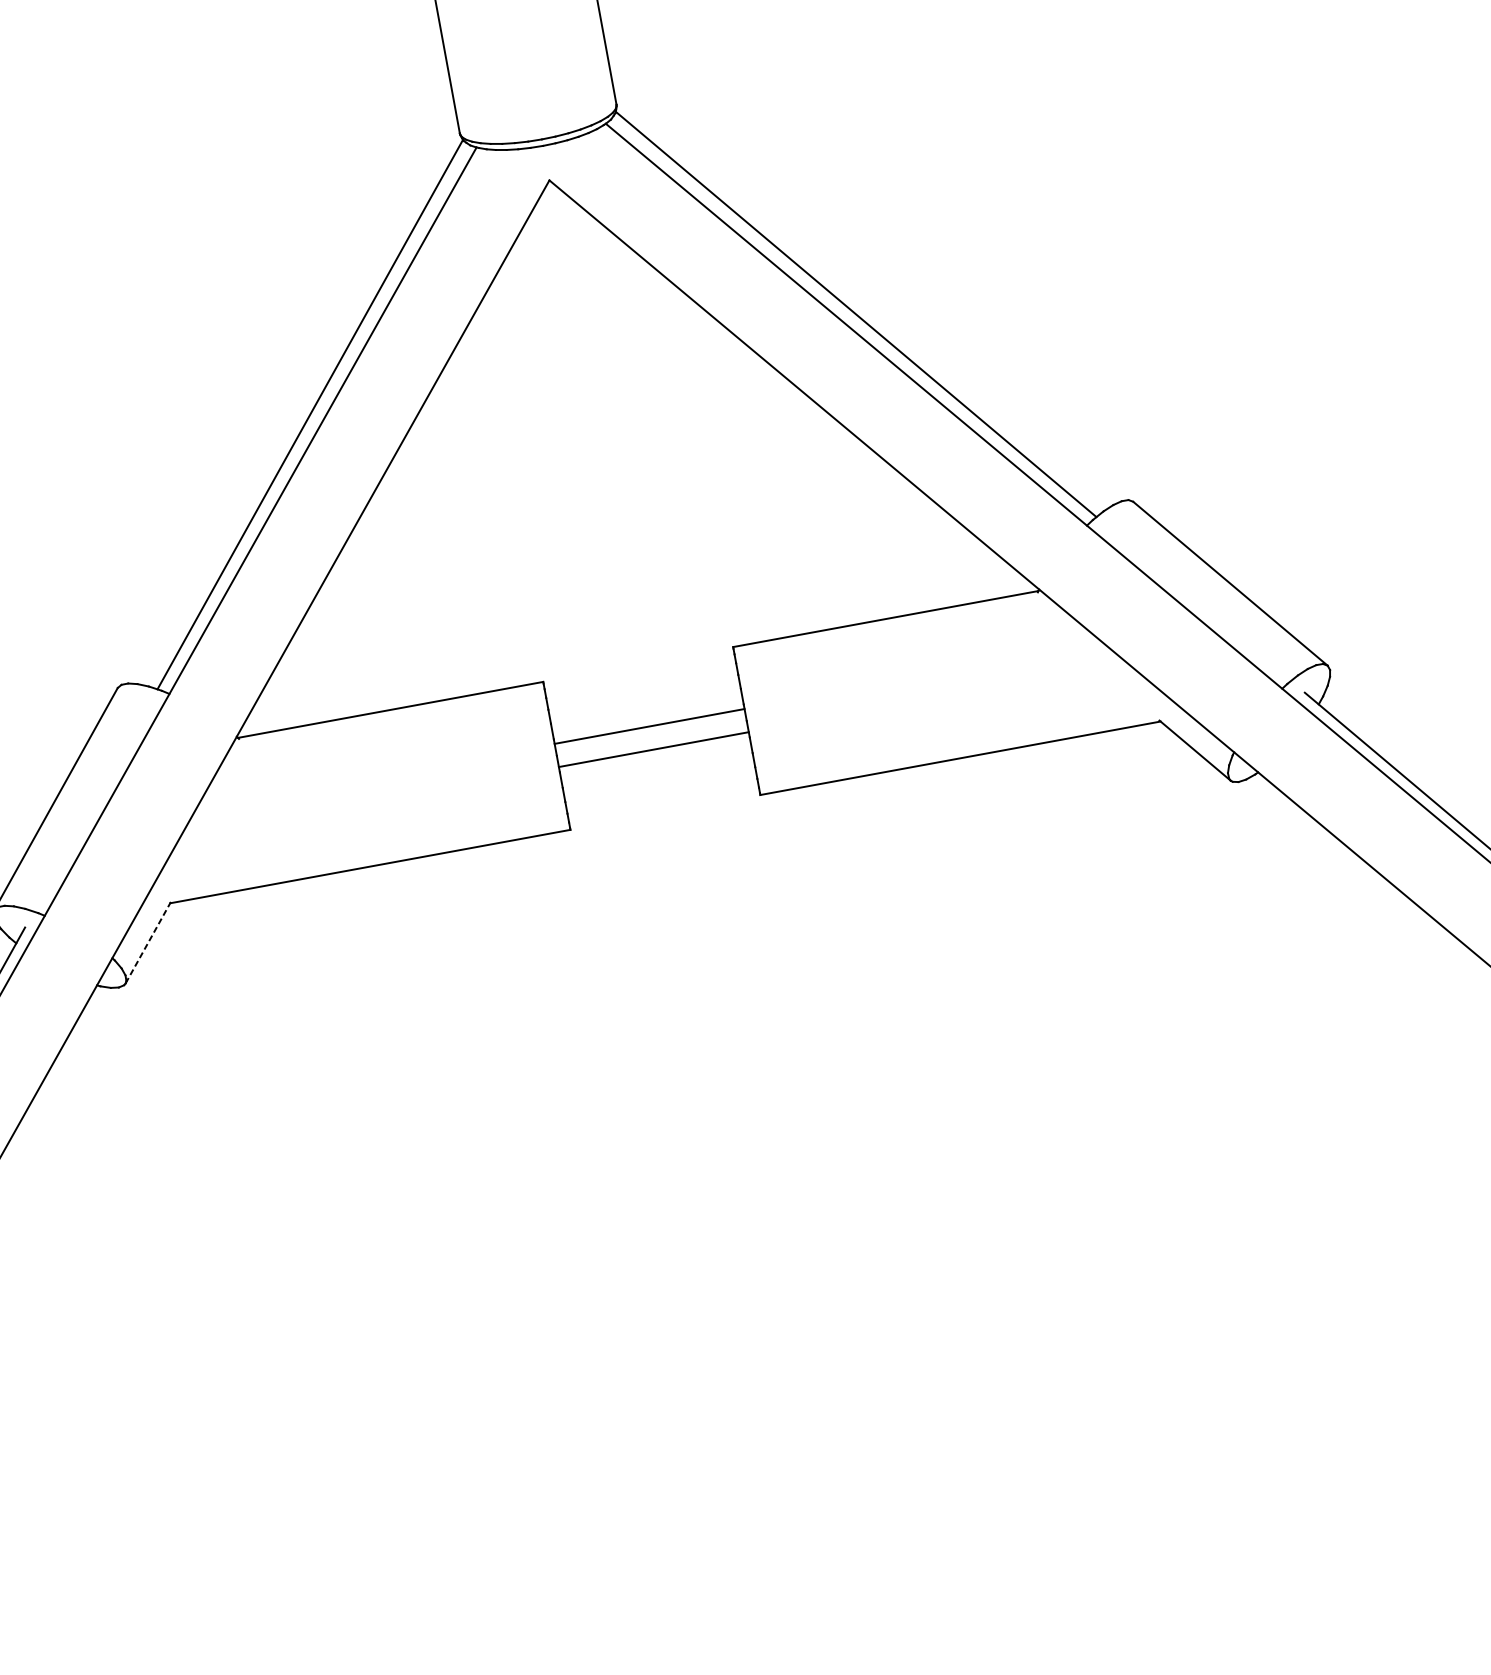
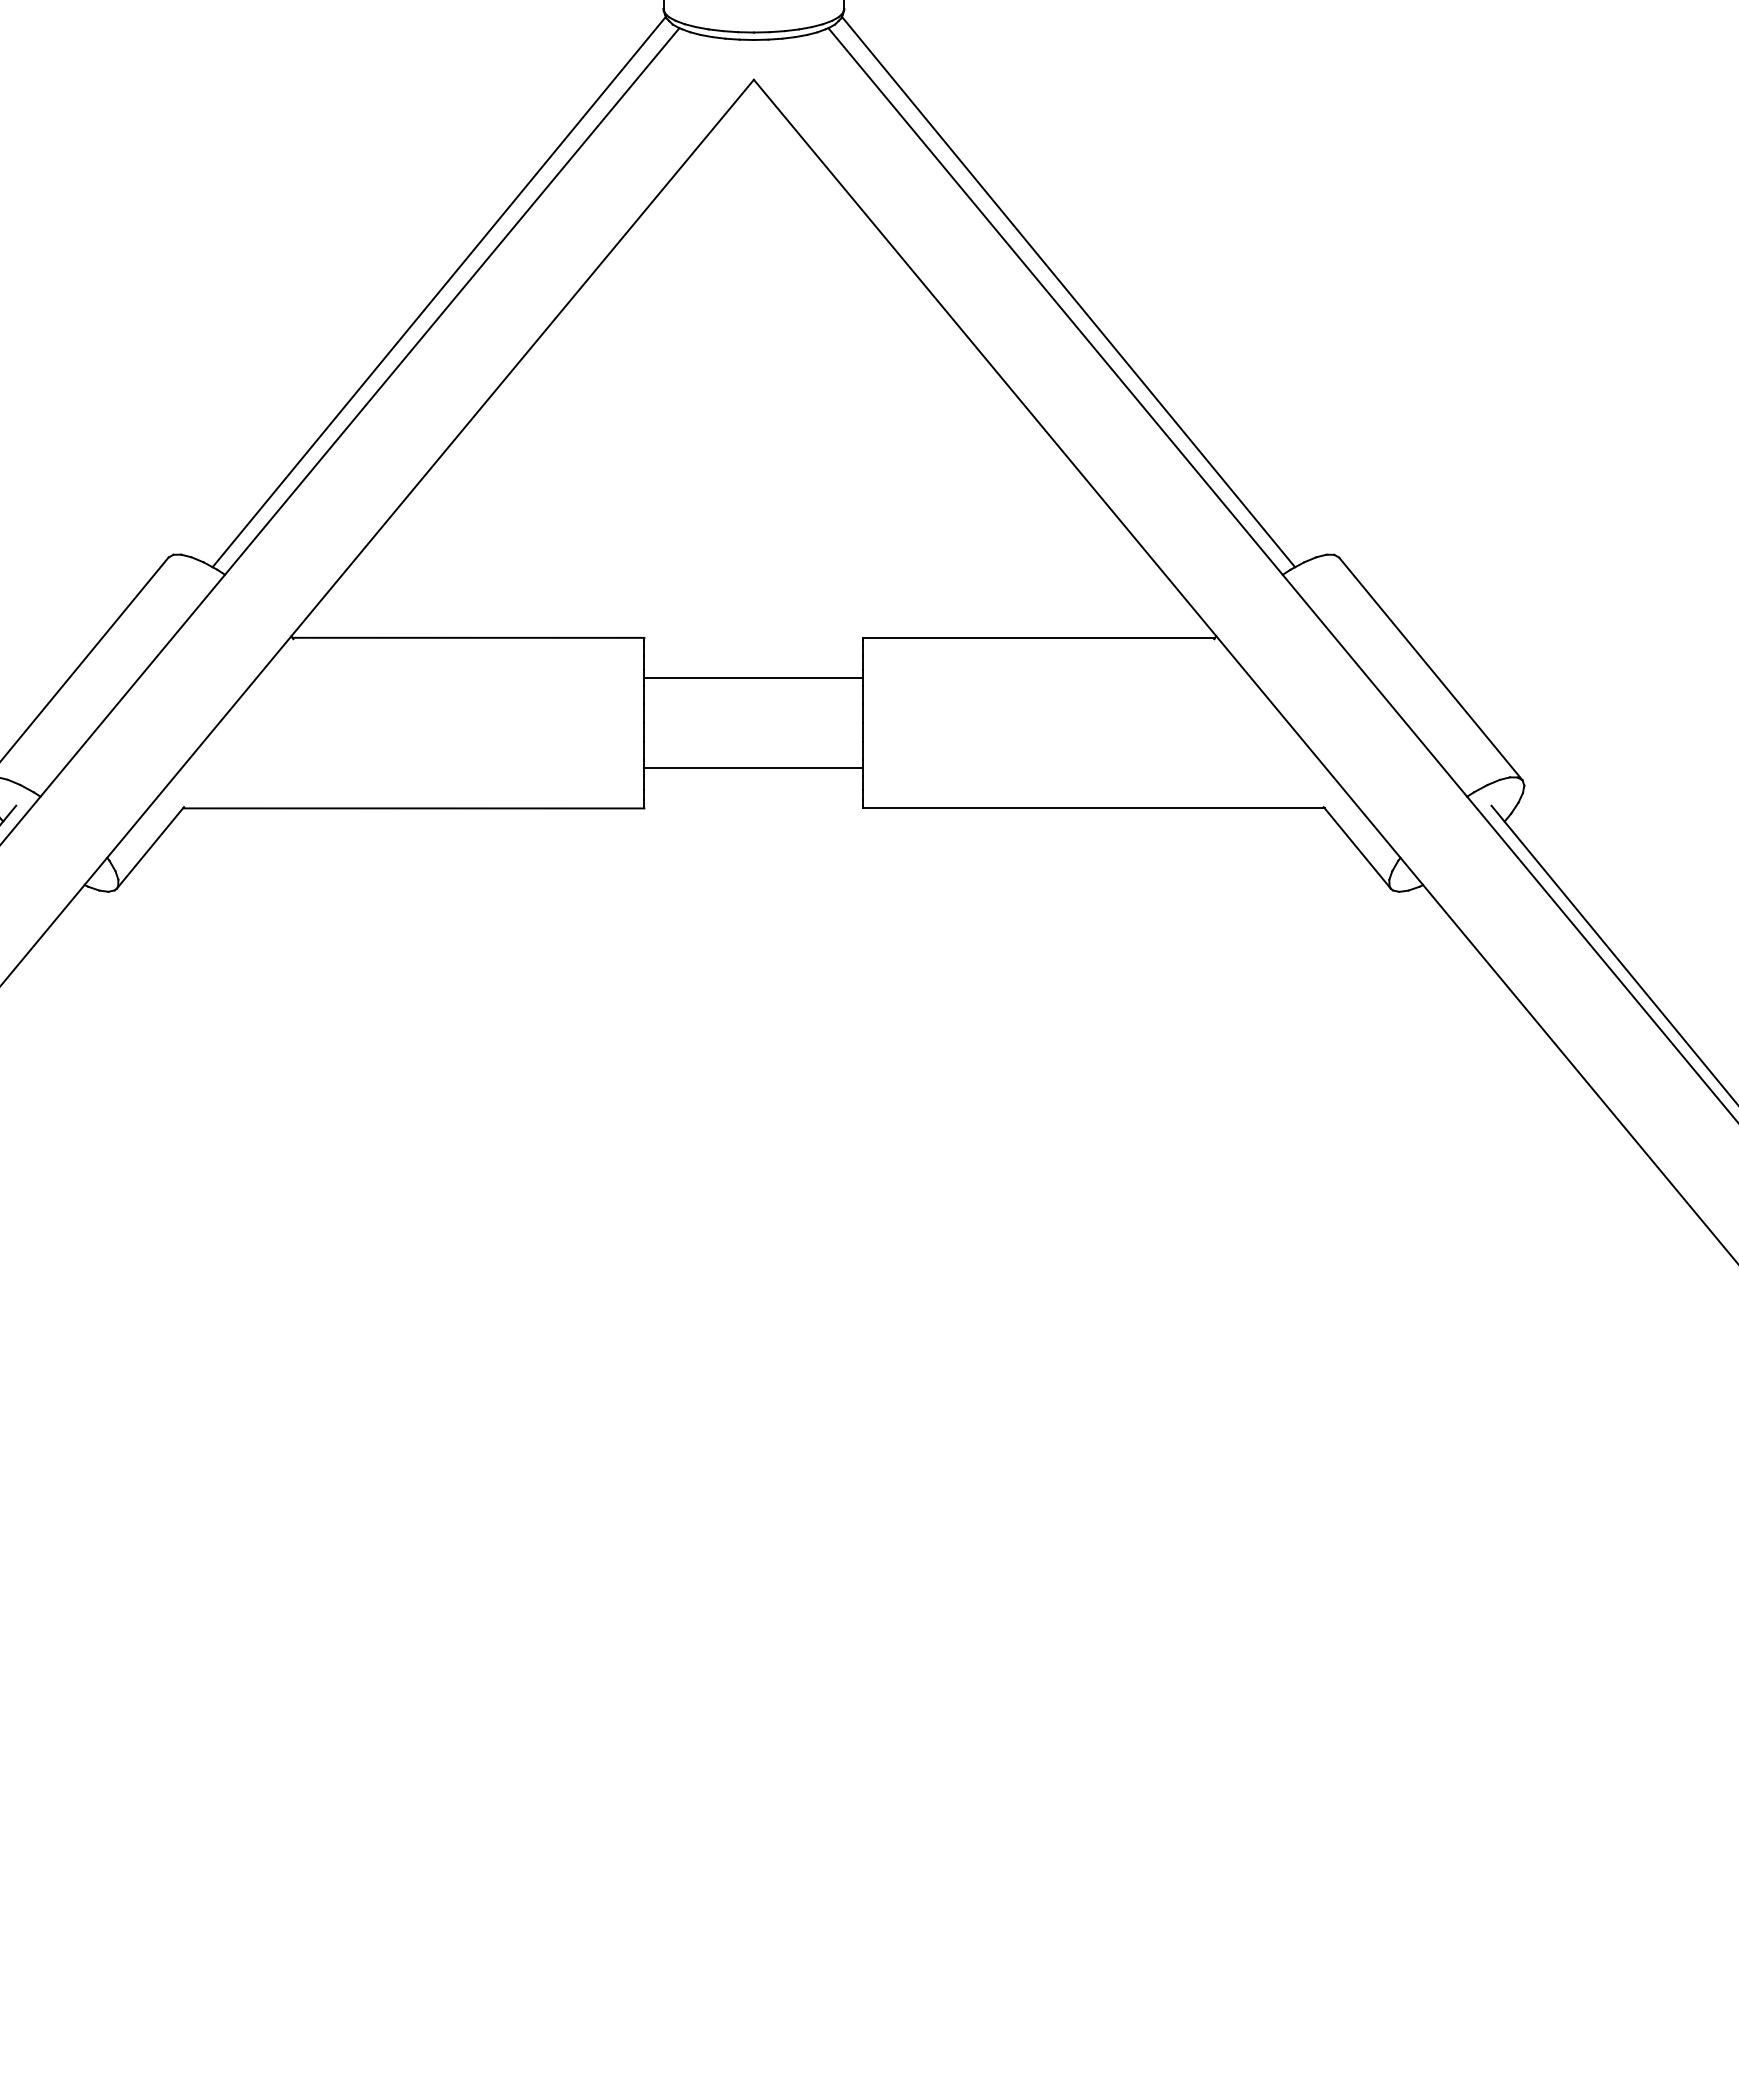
line: (649, 726) -> (753, 768), moved
line: (653, 750) -> (753, 678), moved
line: (148, 942) -> (150, 847), dashed -> solid

